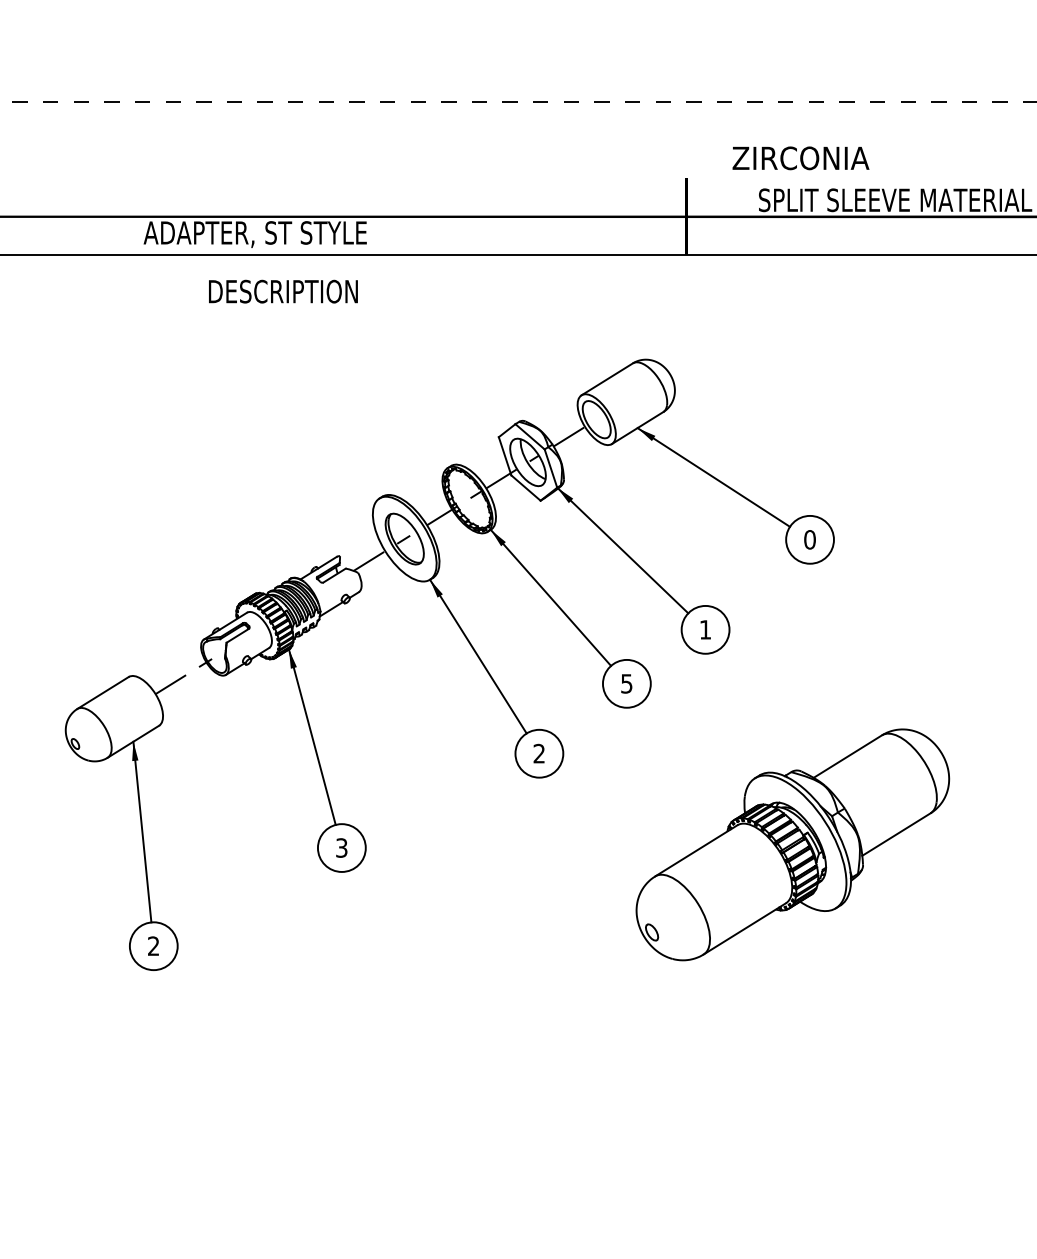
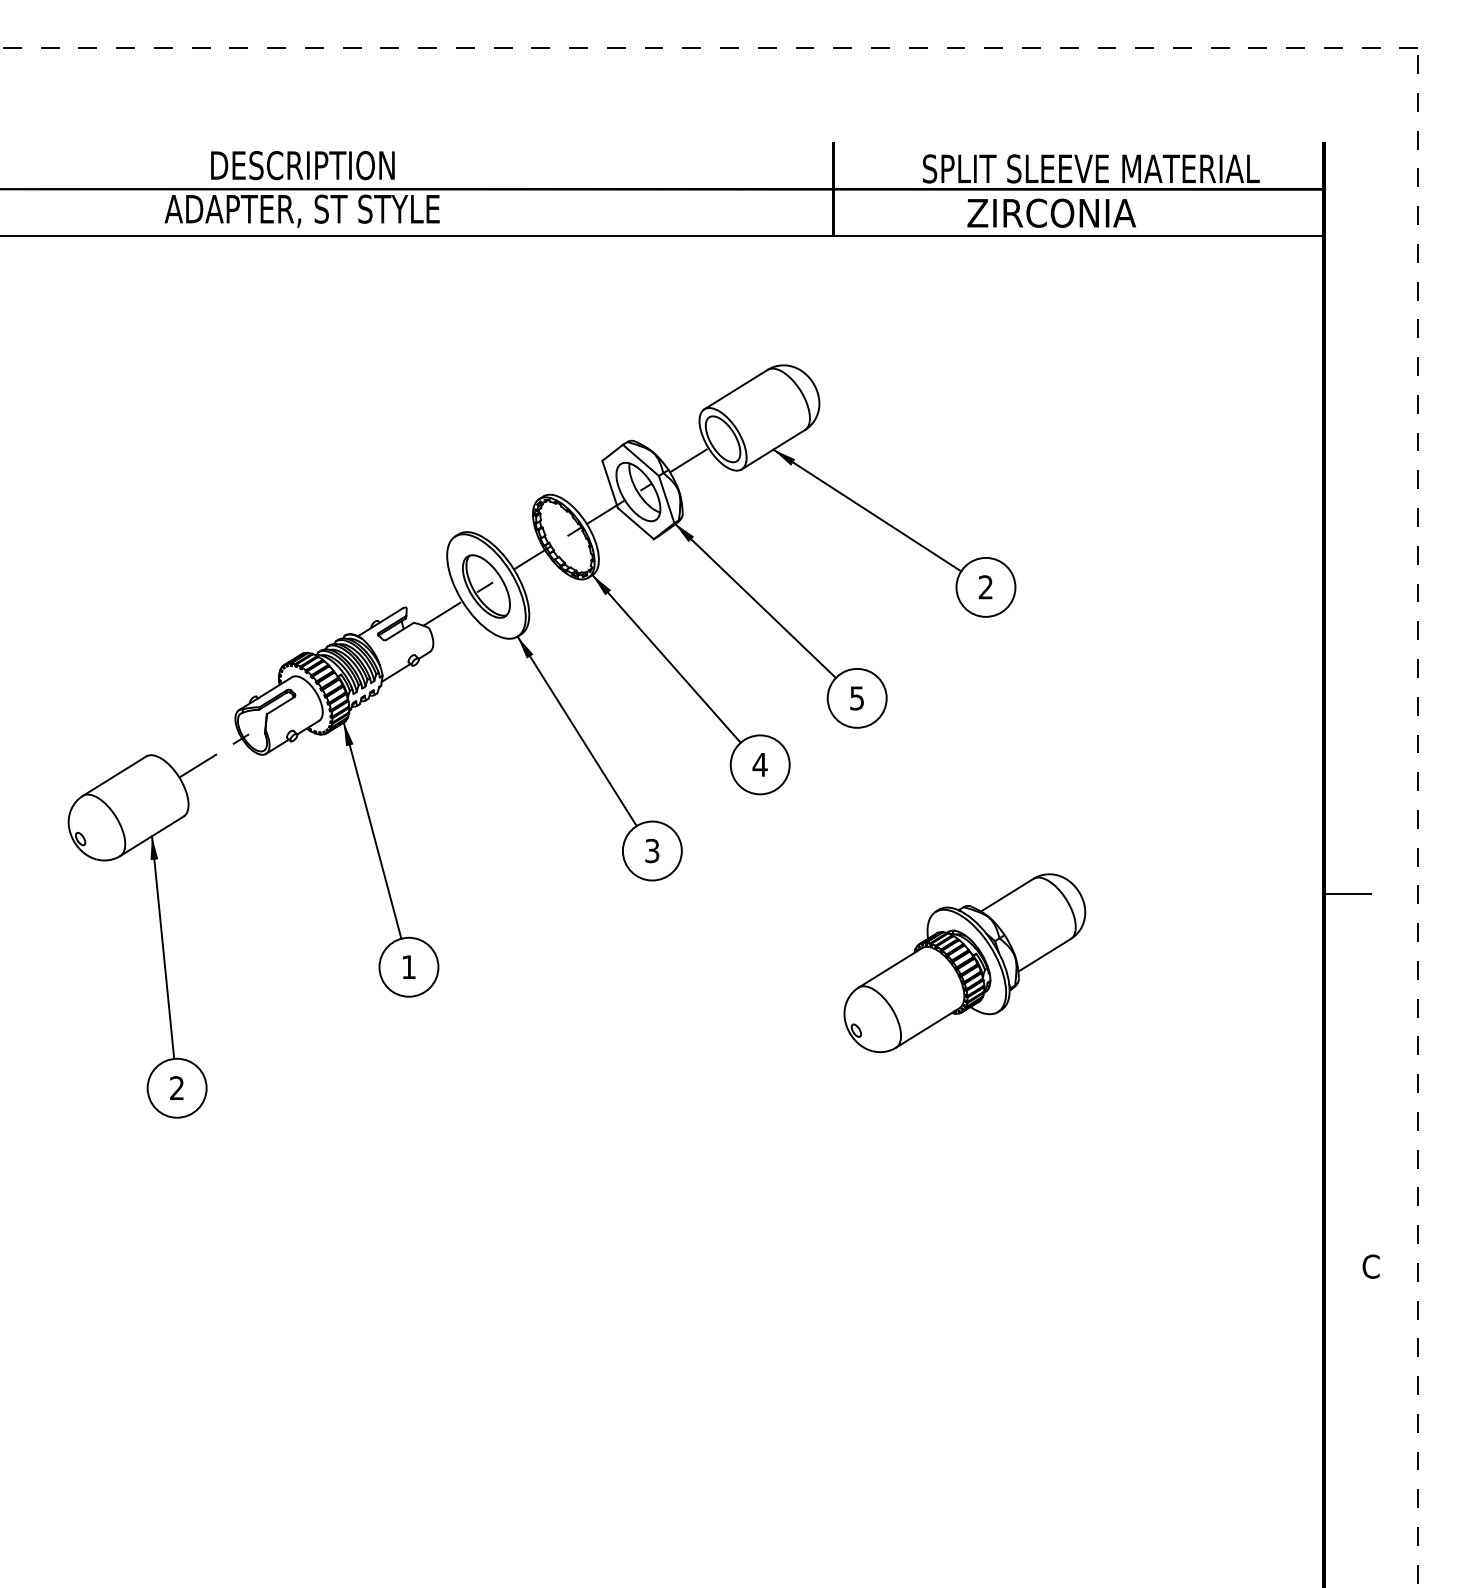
text: (800, 157) -> (1051, 212), moved
text: (283, 291) -> (302, 165), moved
text: (809, 539) -> (985, 587), 0 -> 2
text: (705, 629) -> (856, 698), 1 -> 5
text: (626, 684) -> (759, 765), 5 -> 4
text: (539, 754) -> (652, 851), 2 -> 3
part: (792, 844) -> (964, 962), size x0.62
text: (341, 848) -> (408, 967), 3 -> 1

